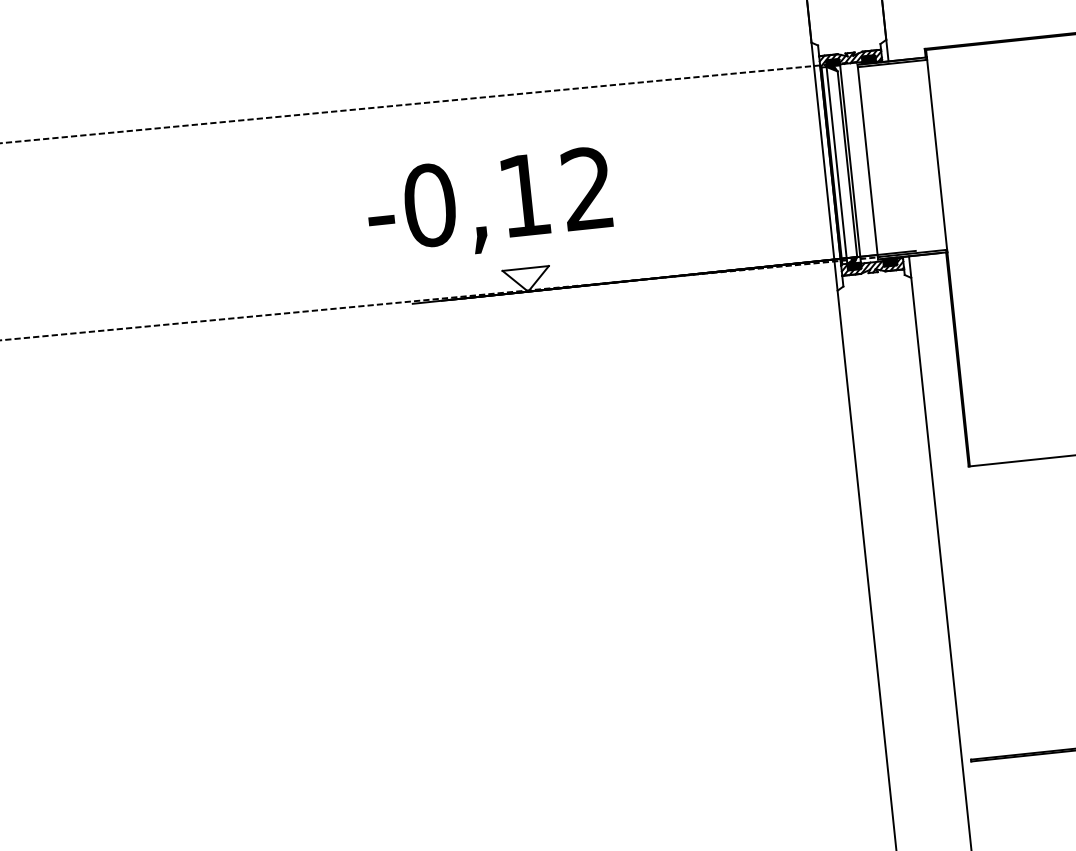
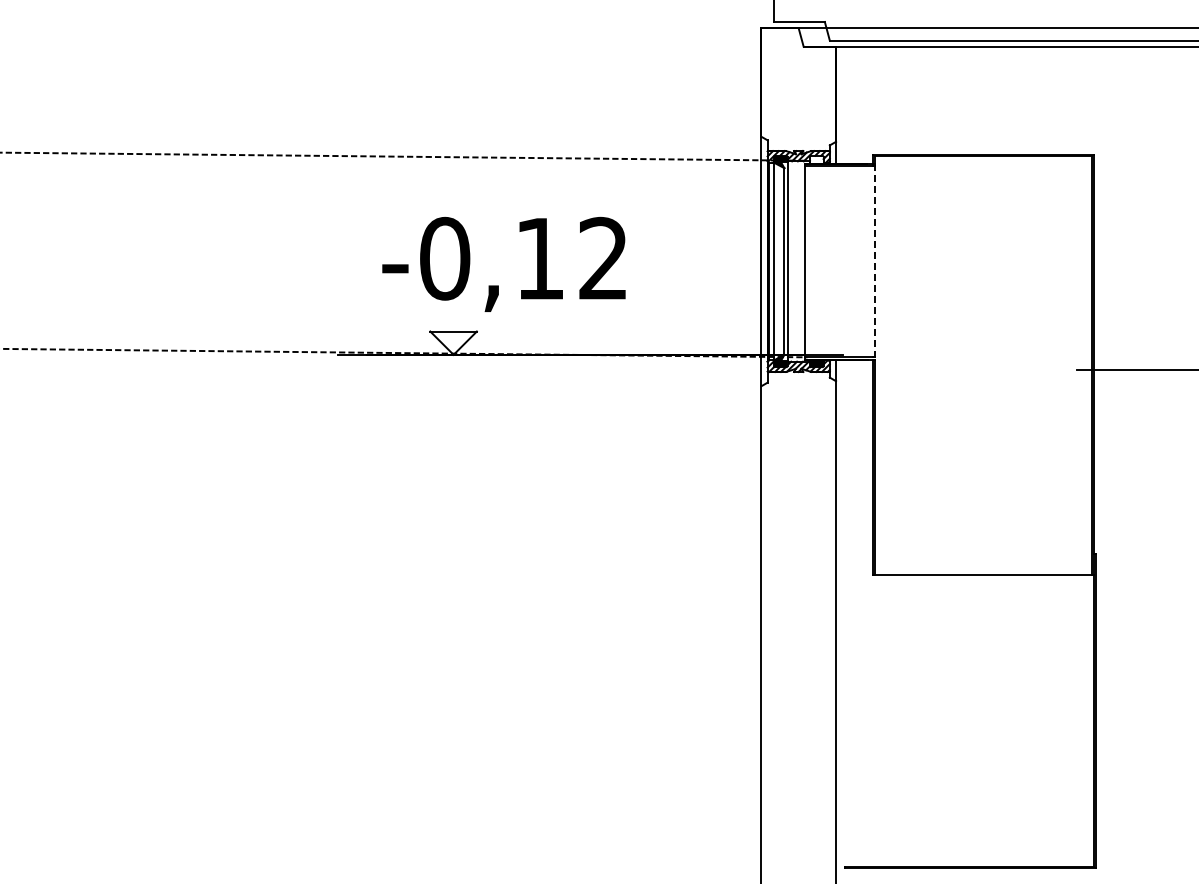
fill: (868, 59) -> (816, 159), removed
line: (937, 154) -> (874, 261), solid -> dashed
text: (488, 203) -> (503, 263), moved

